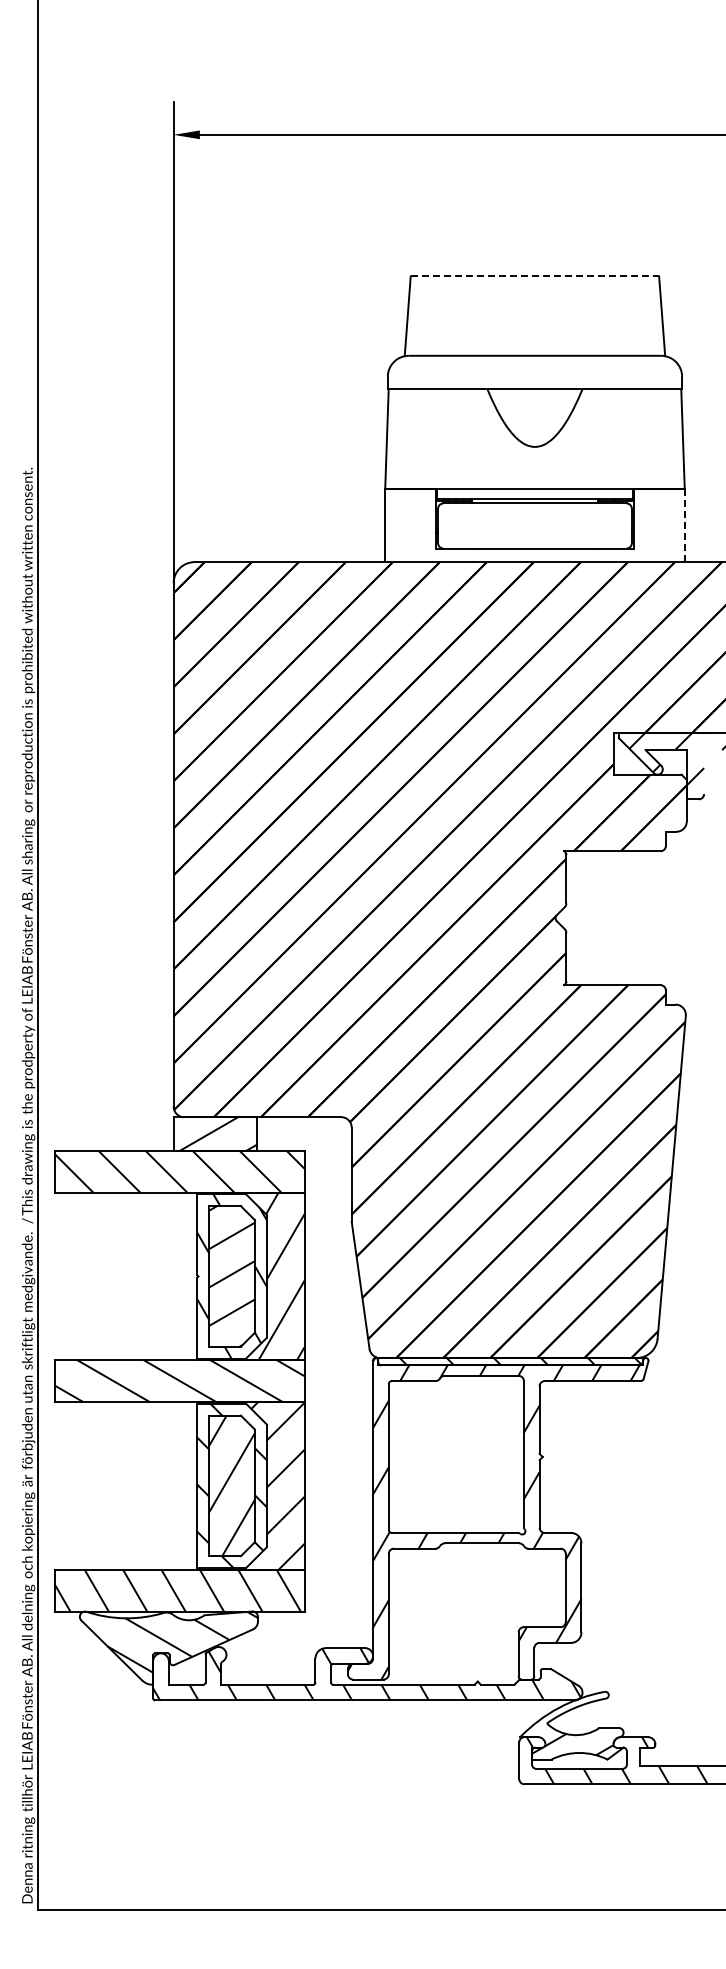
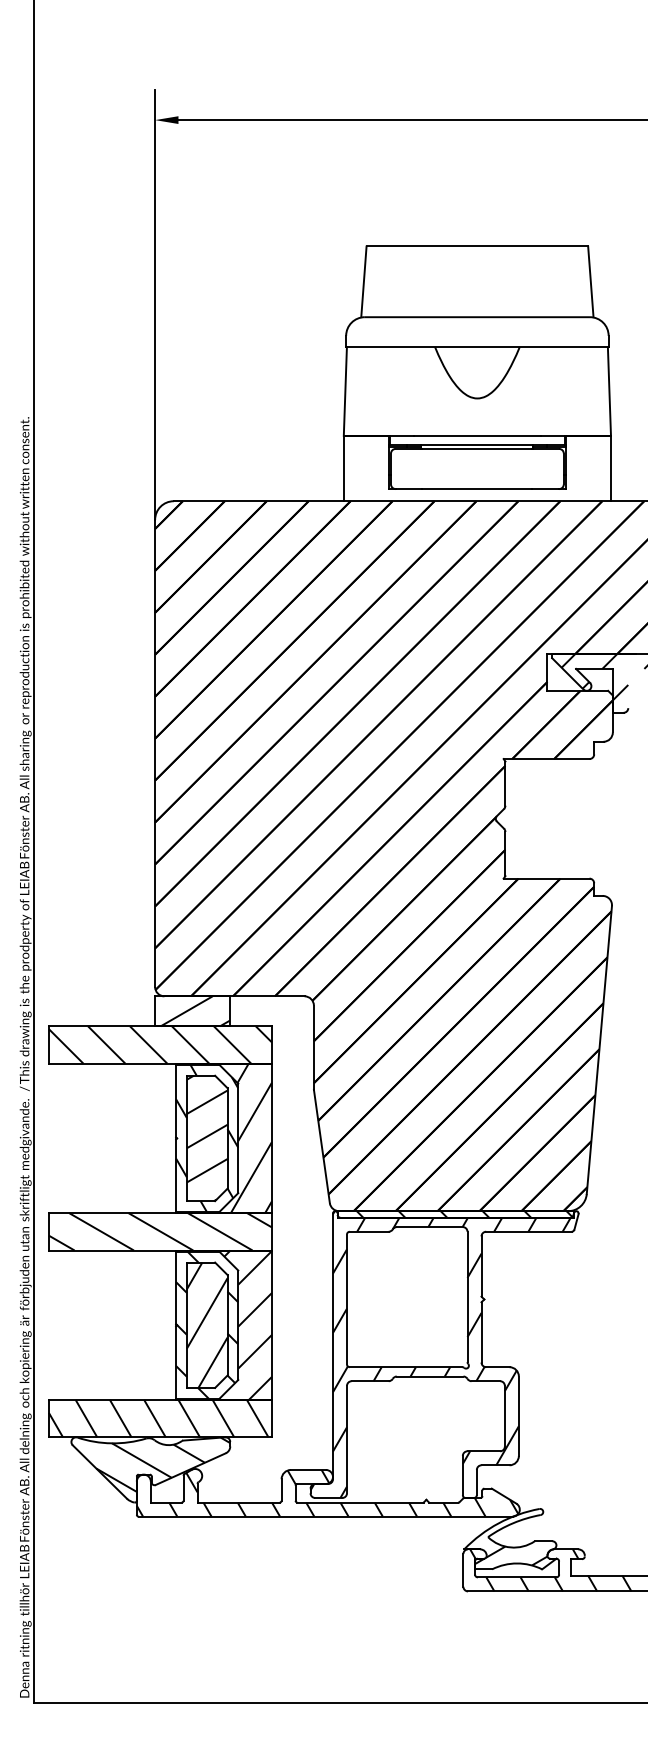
line: (535, 275) -> (477, 245), dashed -> solid
line: (684, 525) -> (610, 468), dashed -> solid

